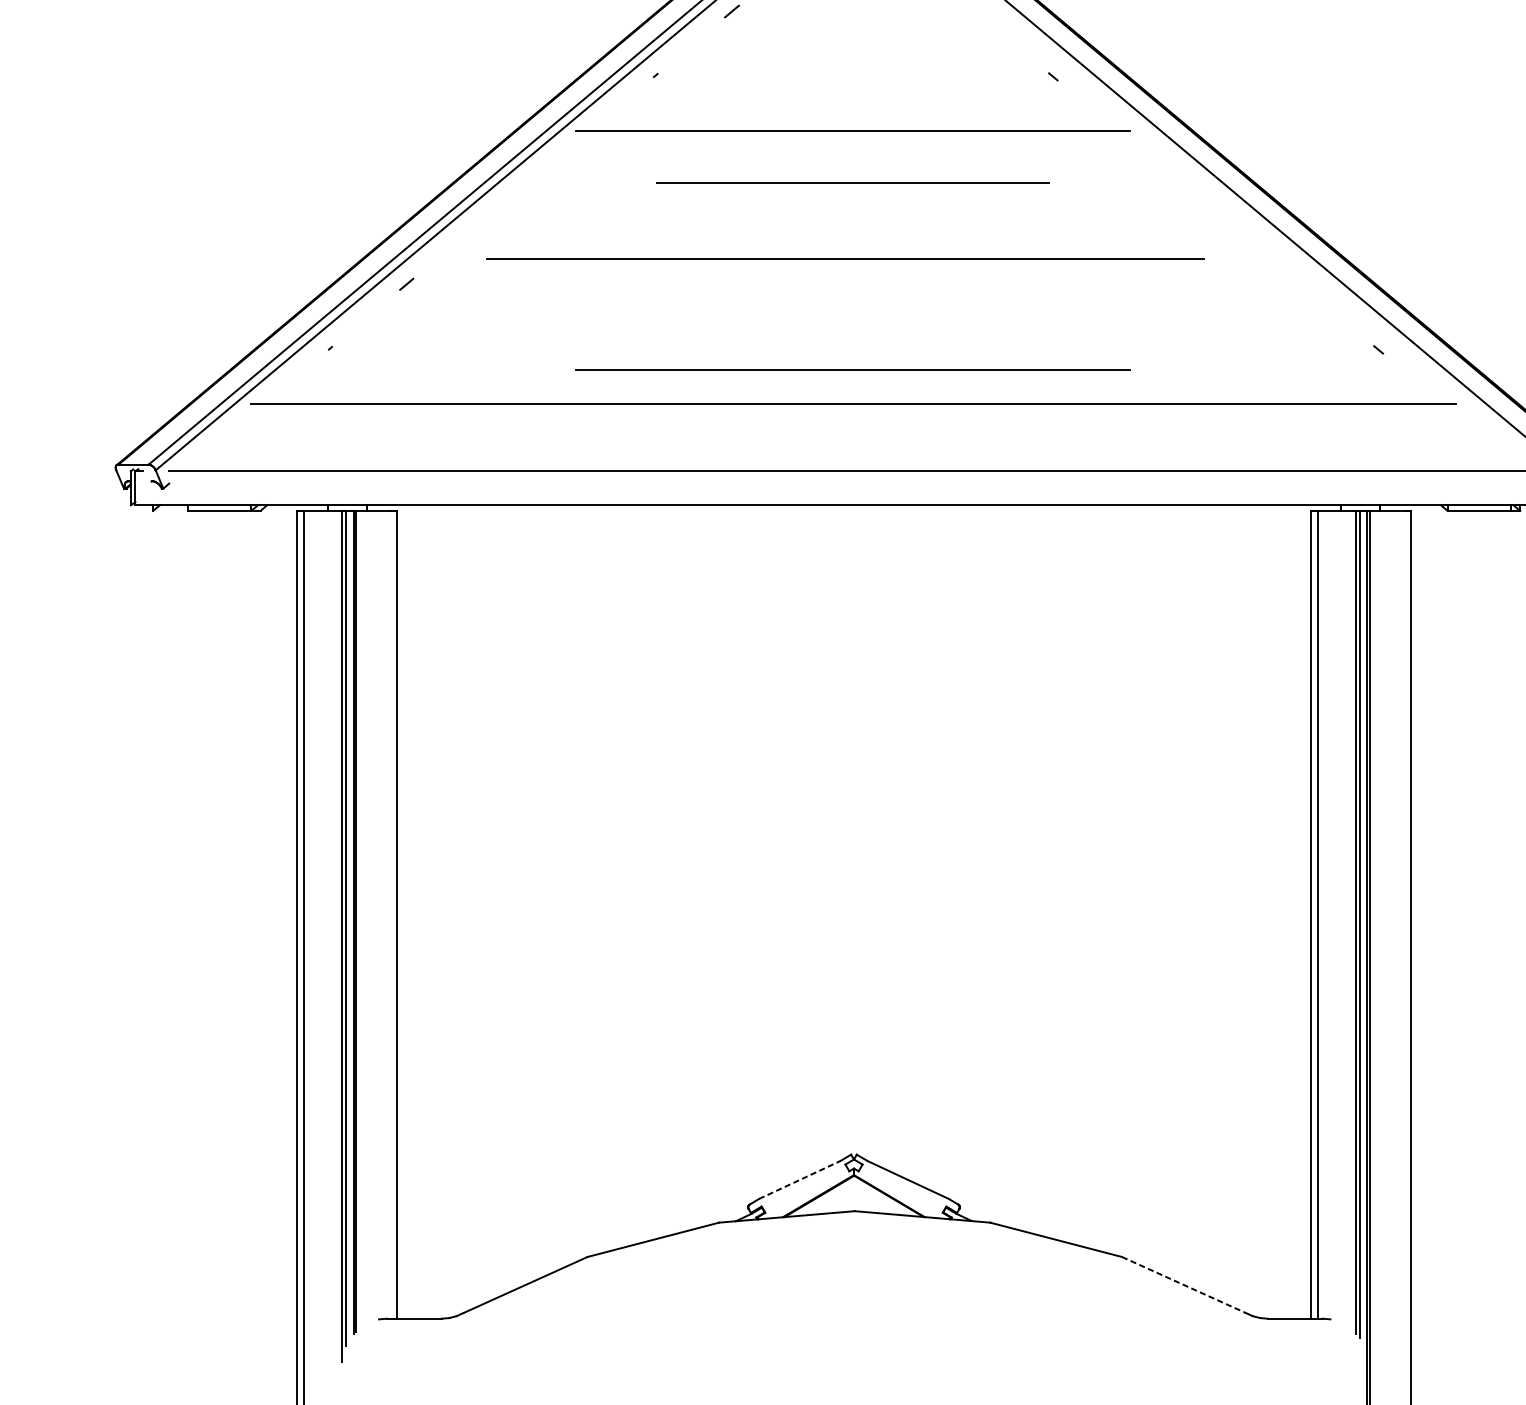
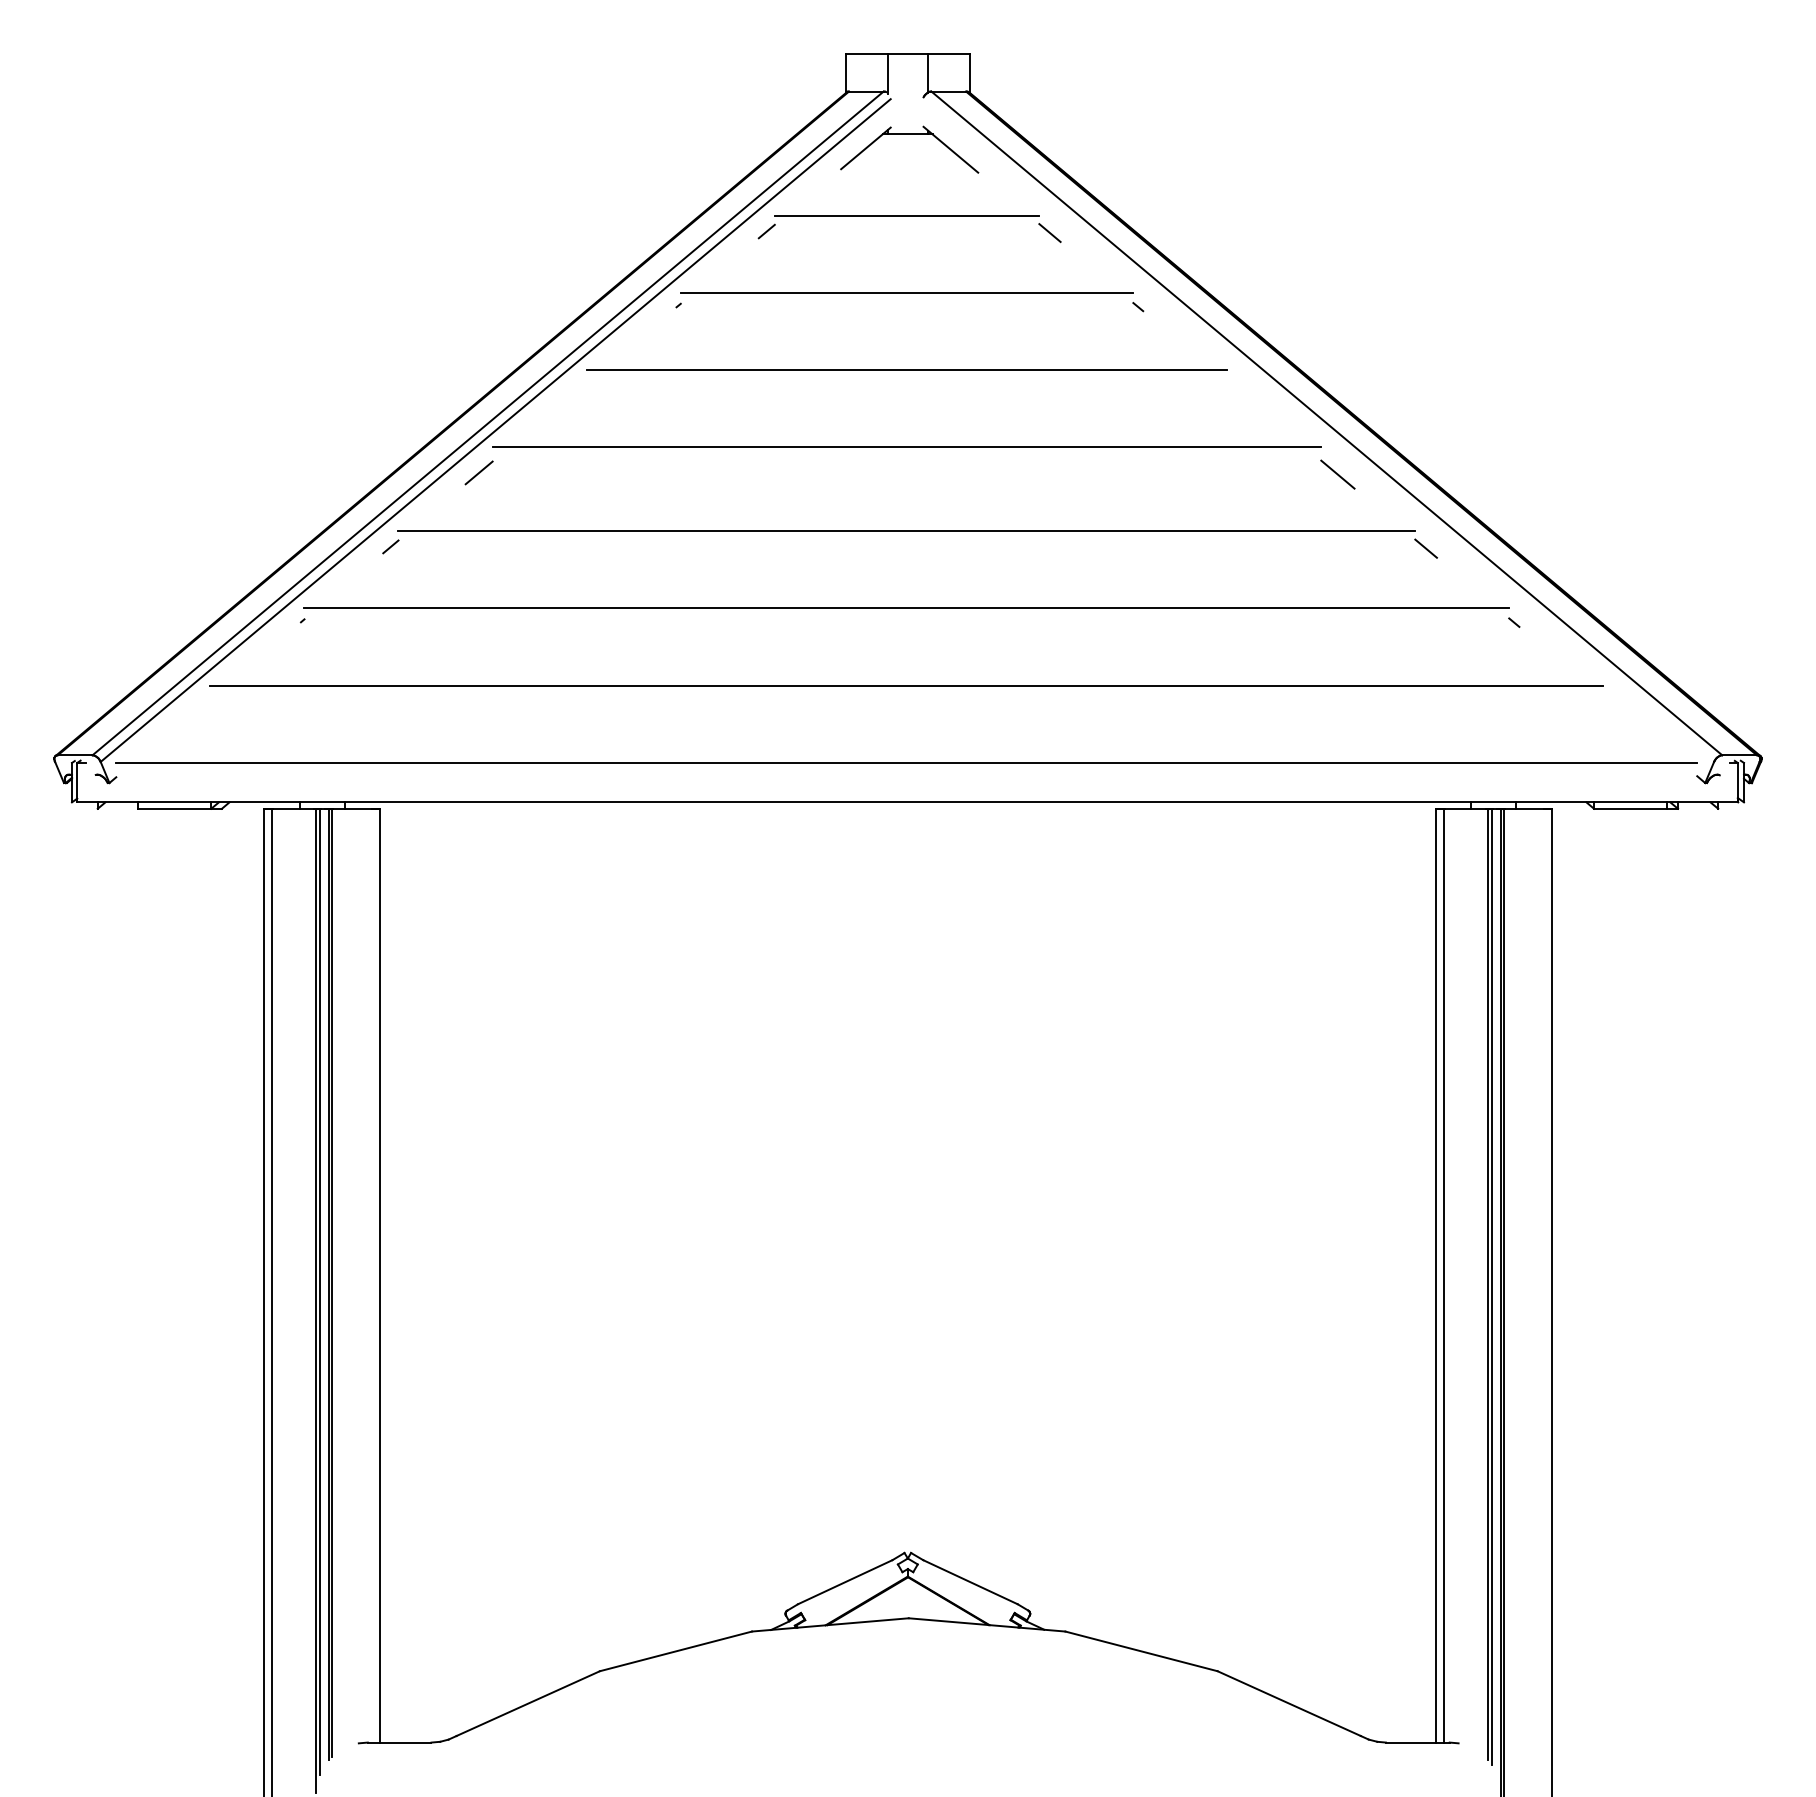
line: (976, 12) -> (1049, 232), added
line: (852, 182) -> (906, 292), moved
line: (482, 219) -> (478, 472), added
line: (1225, 221) -> (1337, 474), added
line: (845, 258) -> (906, 446), moved
line: (852, 271) -> (906, 531), added
line: (1301, 285) -> (1425, 548), added
line: (852, 337) -> (906, 608), added
line: (852, 369) -> (906, 645), removed
line: (800, 1180) -> (845, 1582), dashed -> solid
line: (1184, 1284) -> (1289, 1703), dashed -> solid

